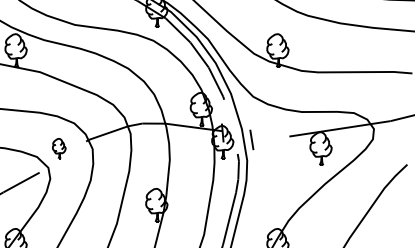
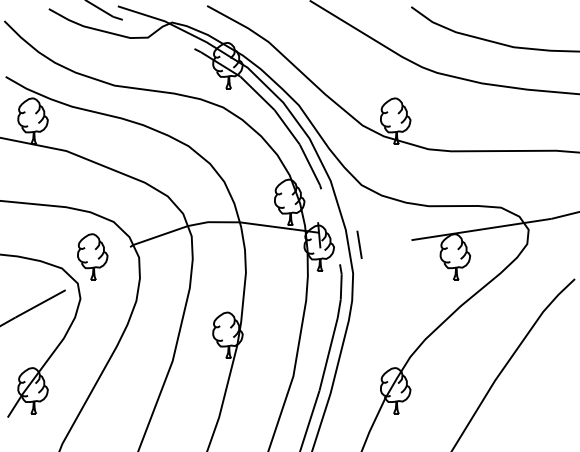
part: (59, 148) -> (92, 256), size x1.67

